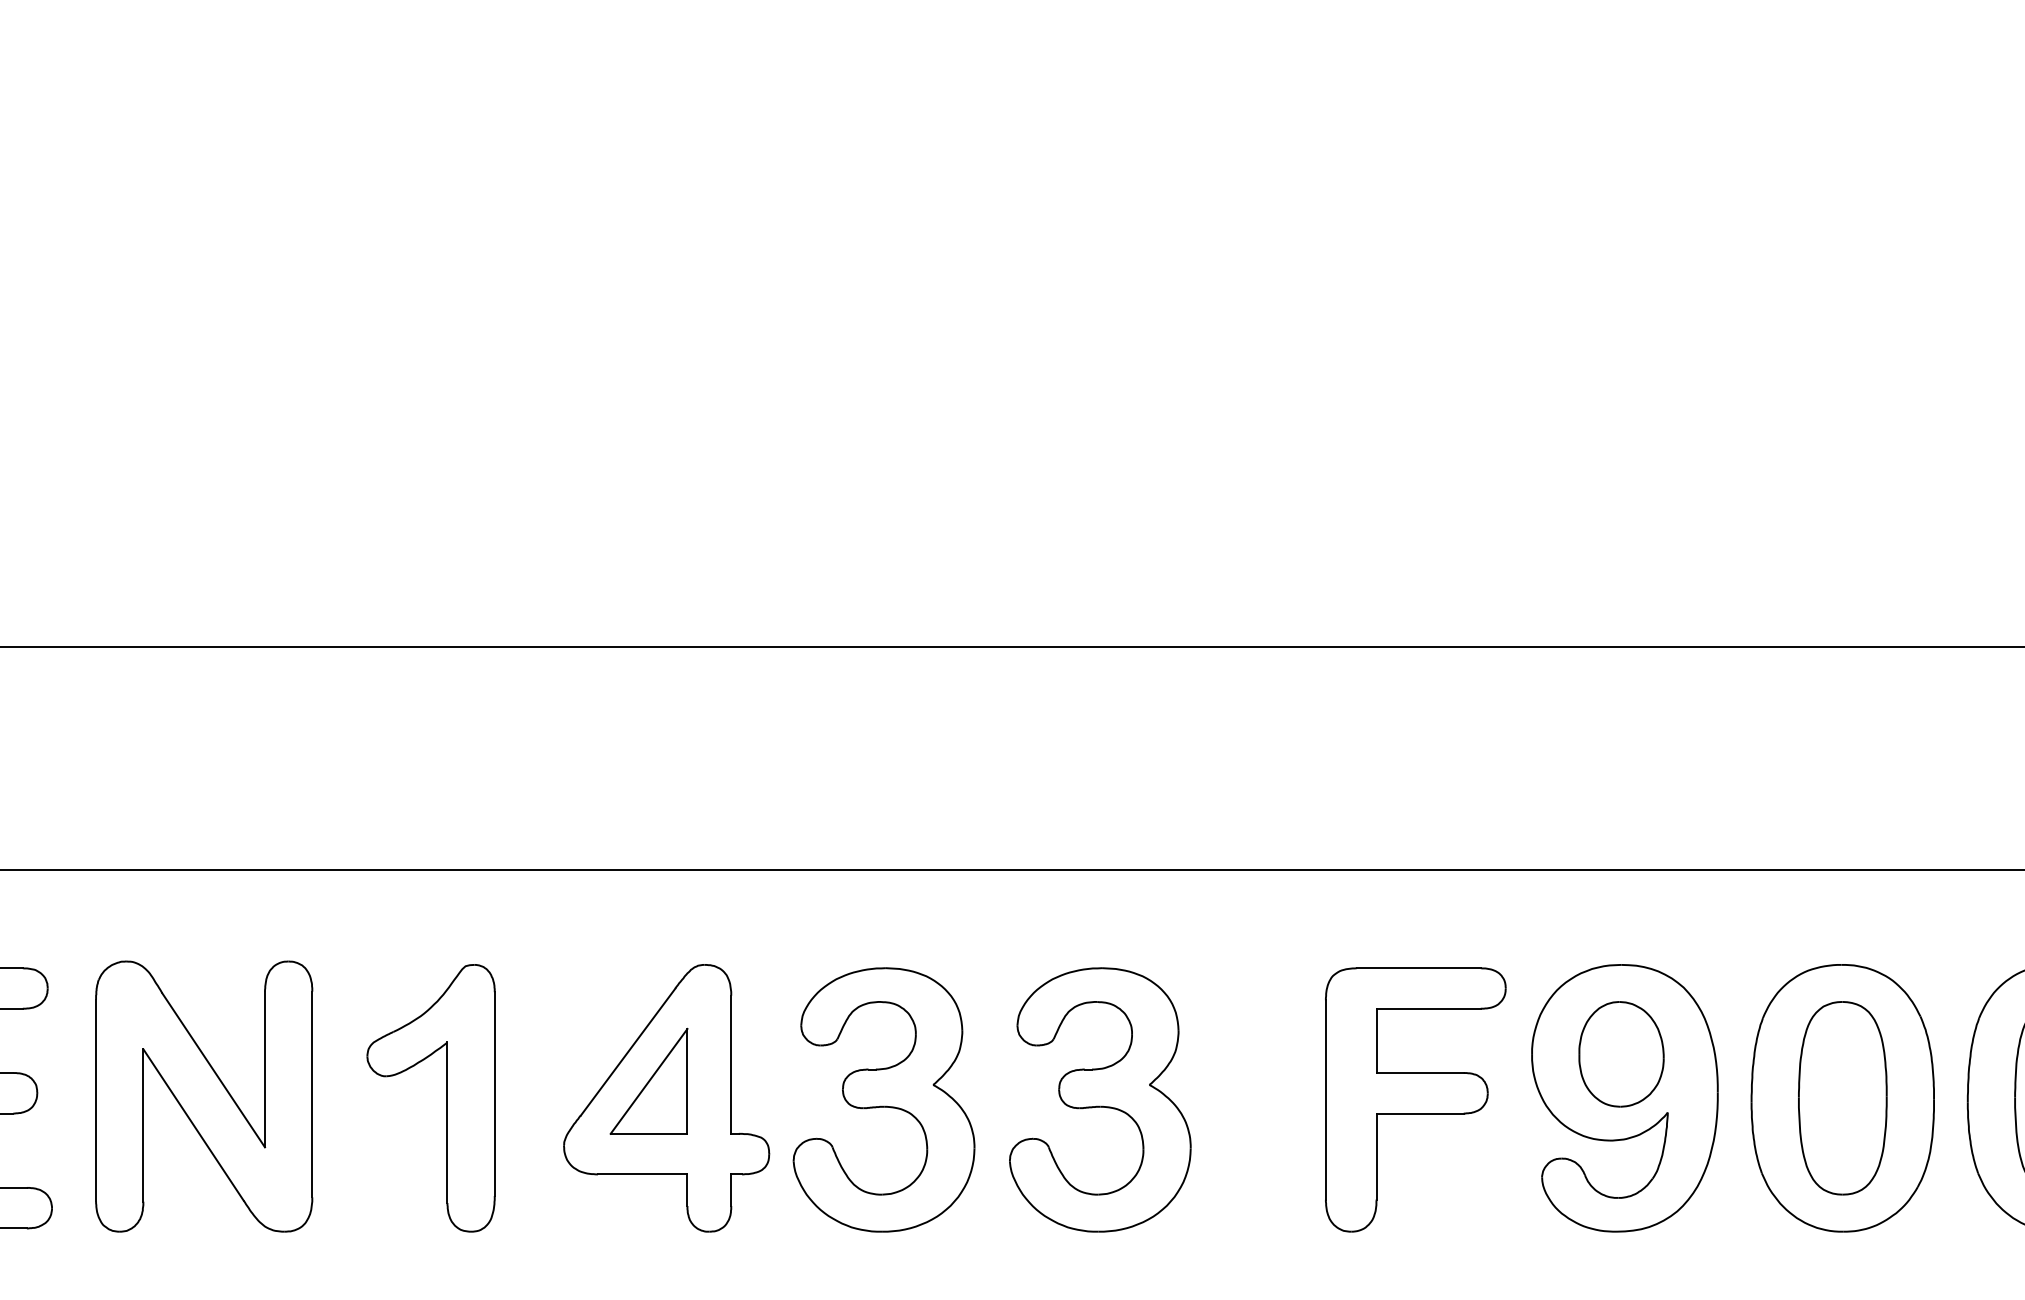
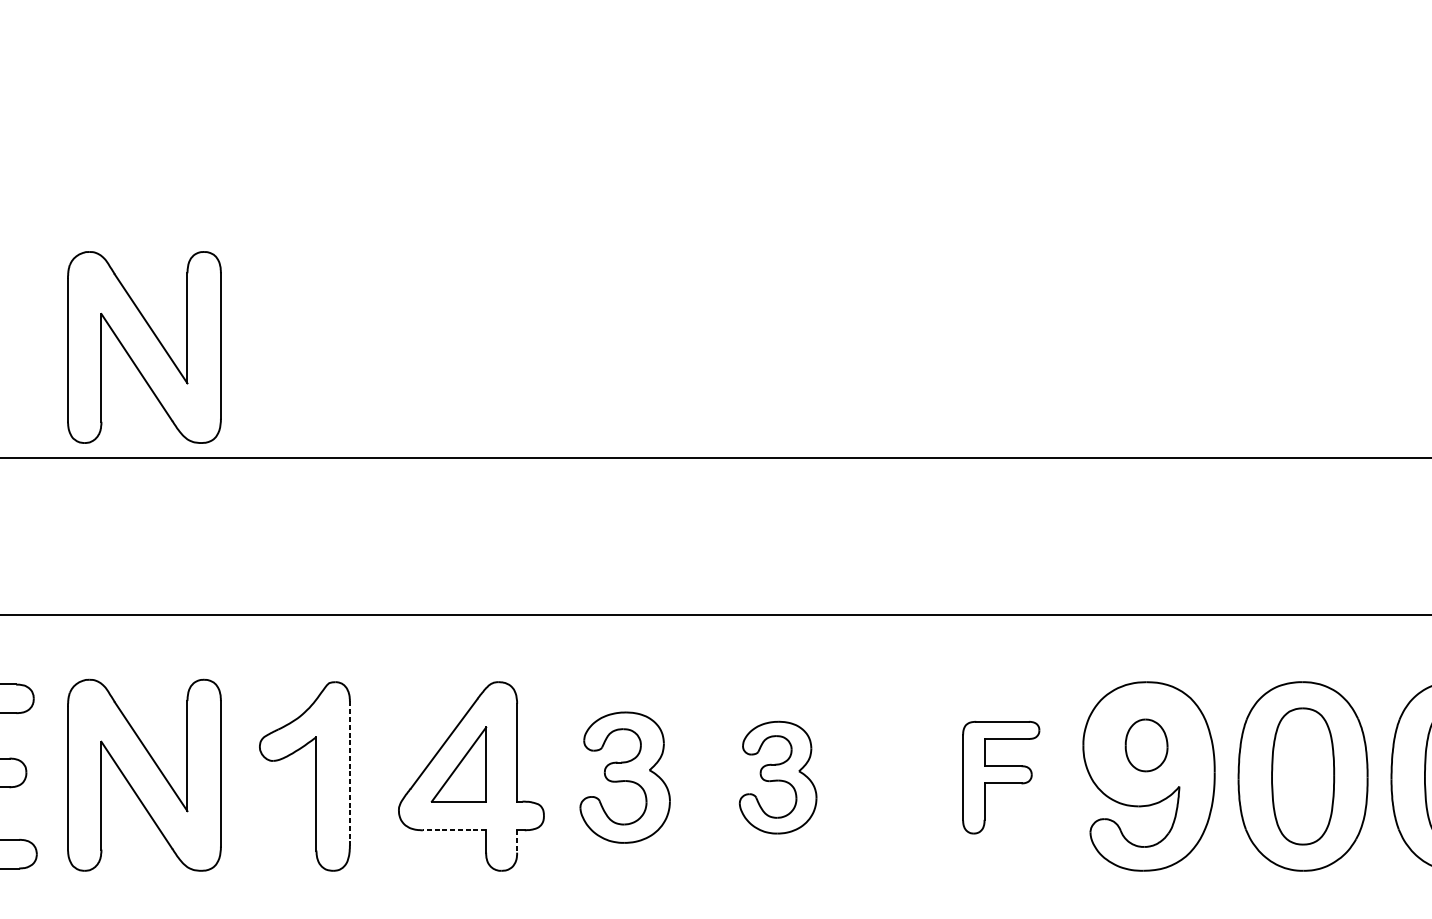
part: (204, 491) -> (144, 347), added
part: (1621, 1054) -> (1146, 745), size x0.7
line: (494, 1094) -> (349, 773), solid -> dashed
part: (883, 1099) -> (624, 777), size x0.7
part: (1100, 1099) -> (778, 777), size x0.6
part: (1415, 1099) -> (1000, 777), size x0.6
line: (642, 1174) -> (454, 830), solid -> dashed
line: (731, 1190) -> (517, 841), solid -> dashed

